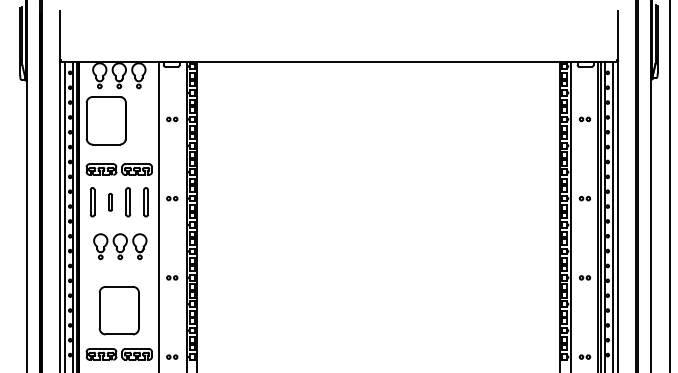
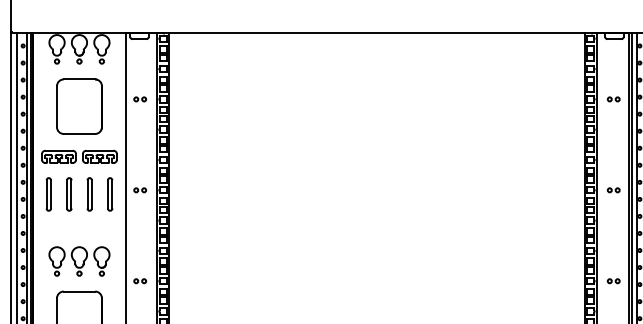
part: (105, 120) -> (78, 106), moved
part: (110, 202) -> (69, 194), size x1.67
part: (120, 246) -> (79, 261), moved

